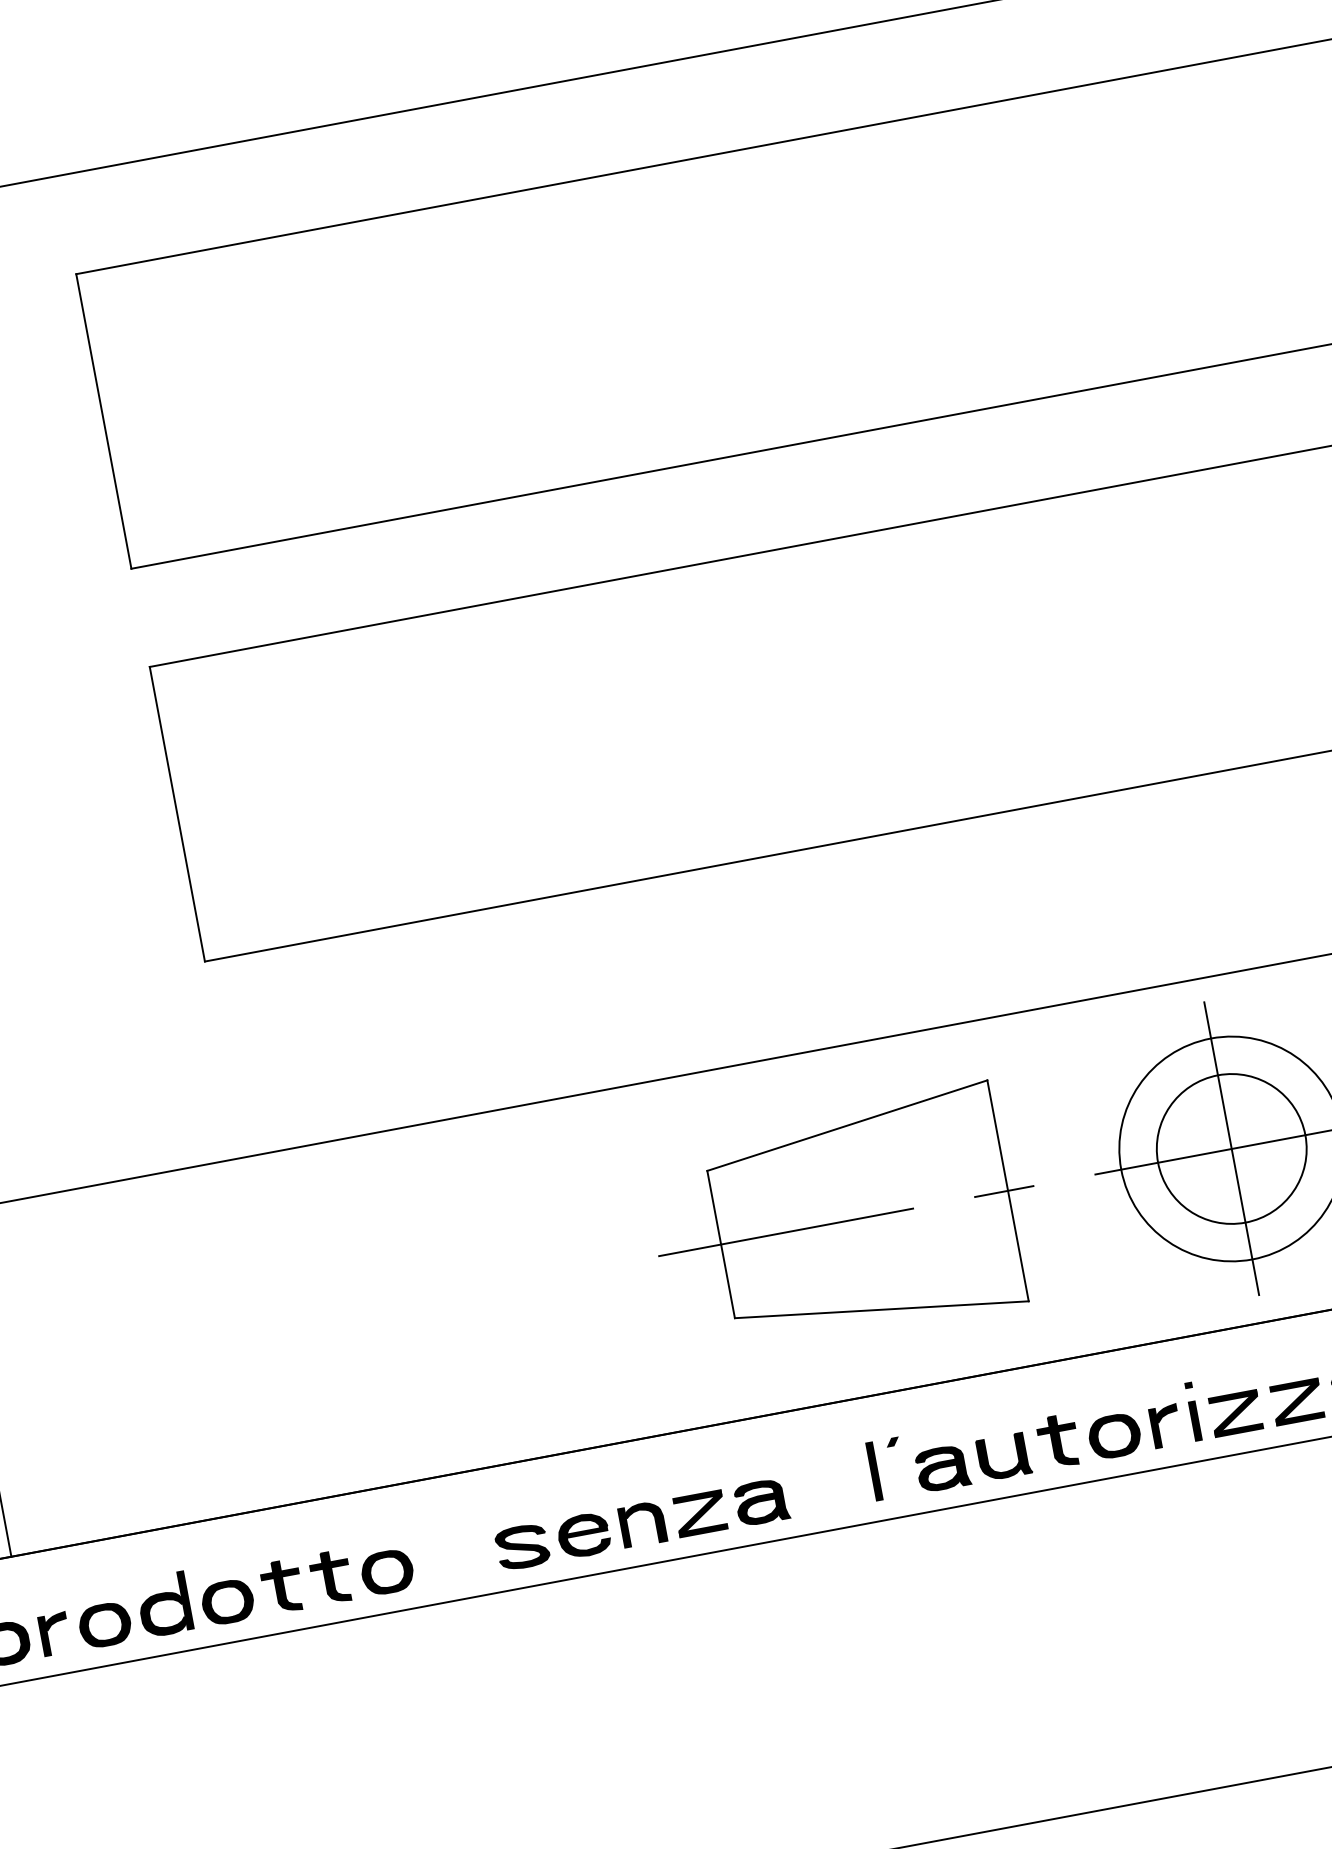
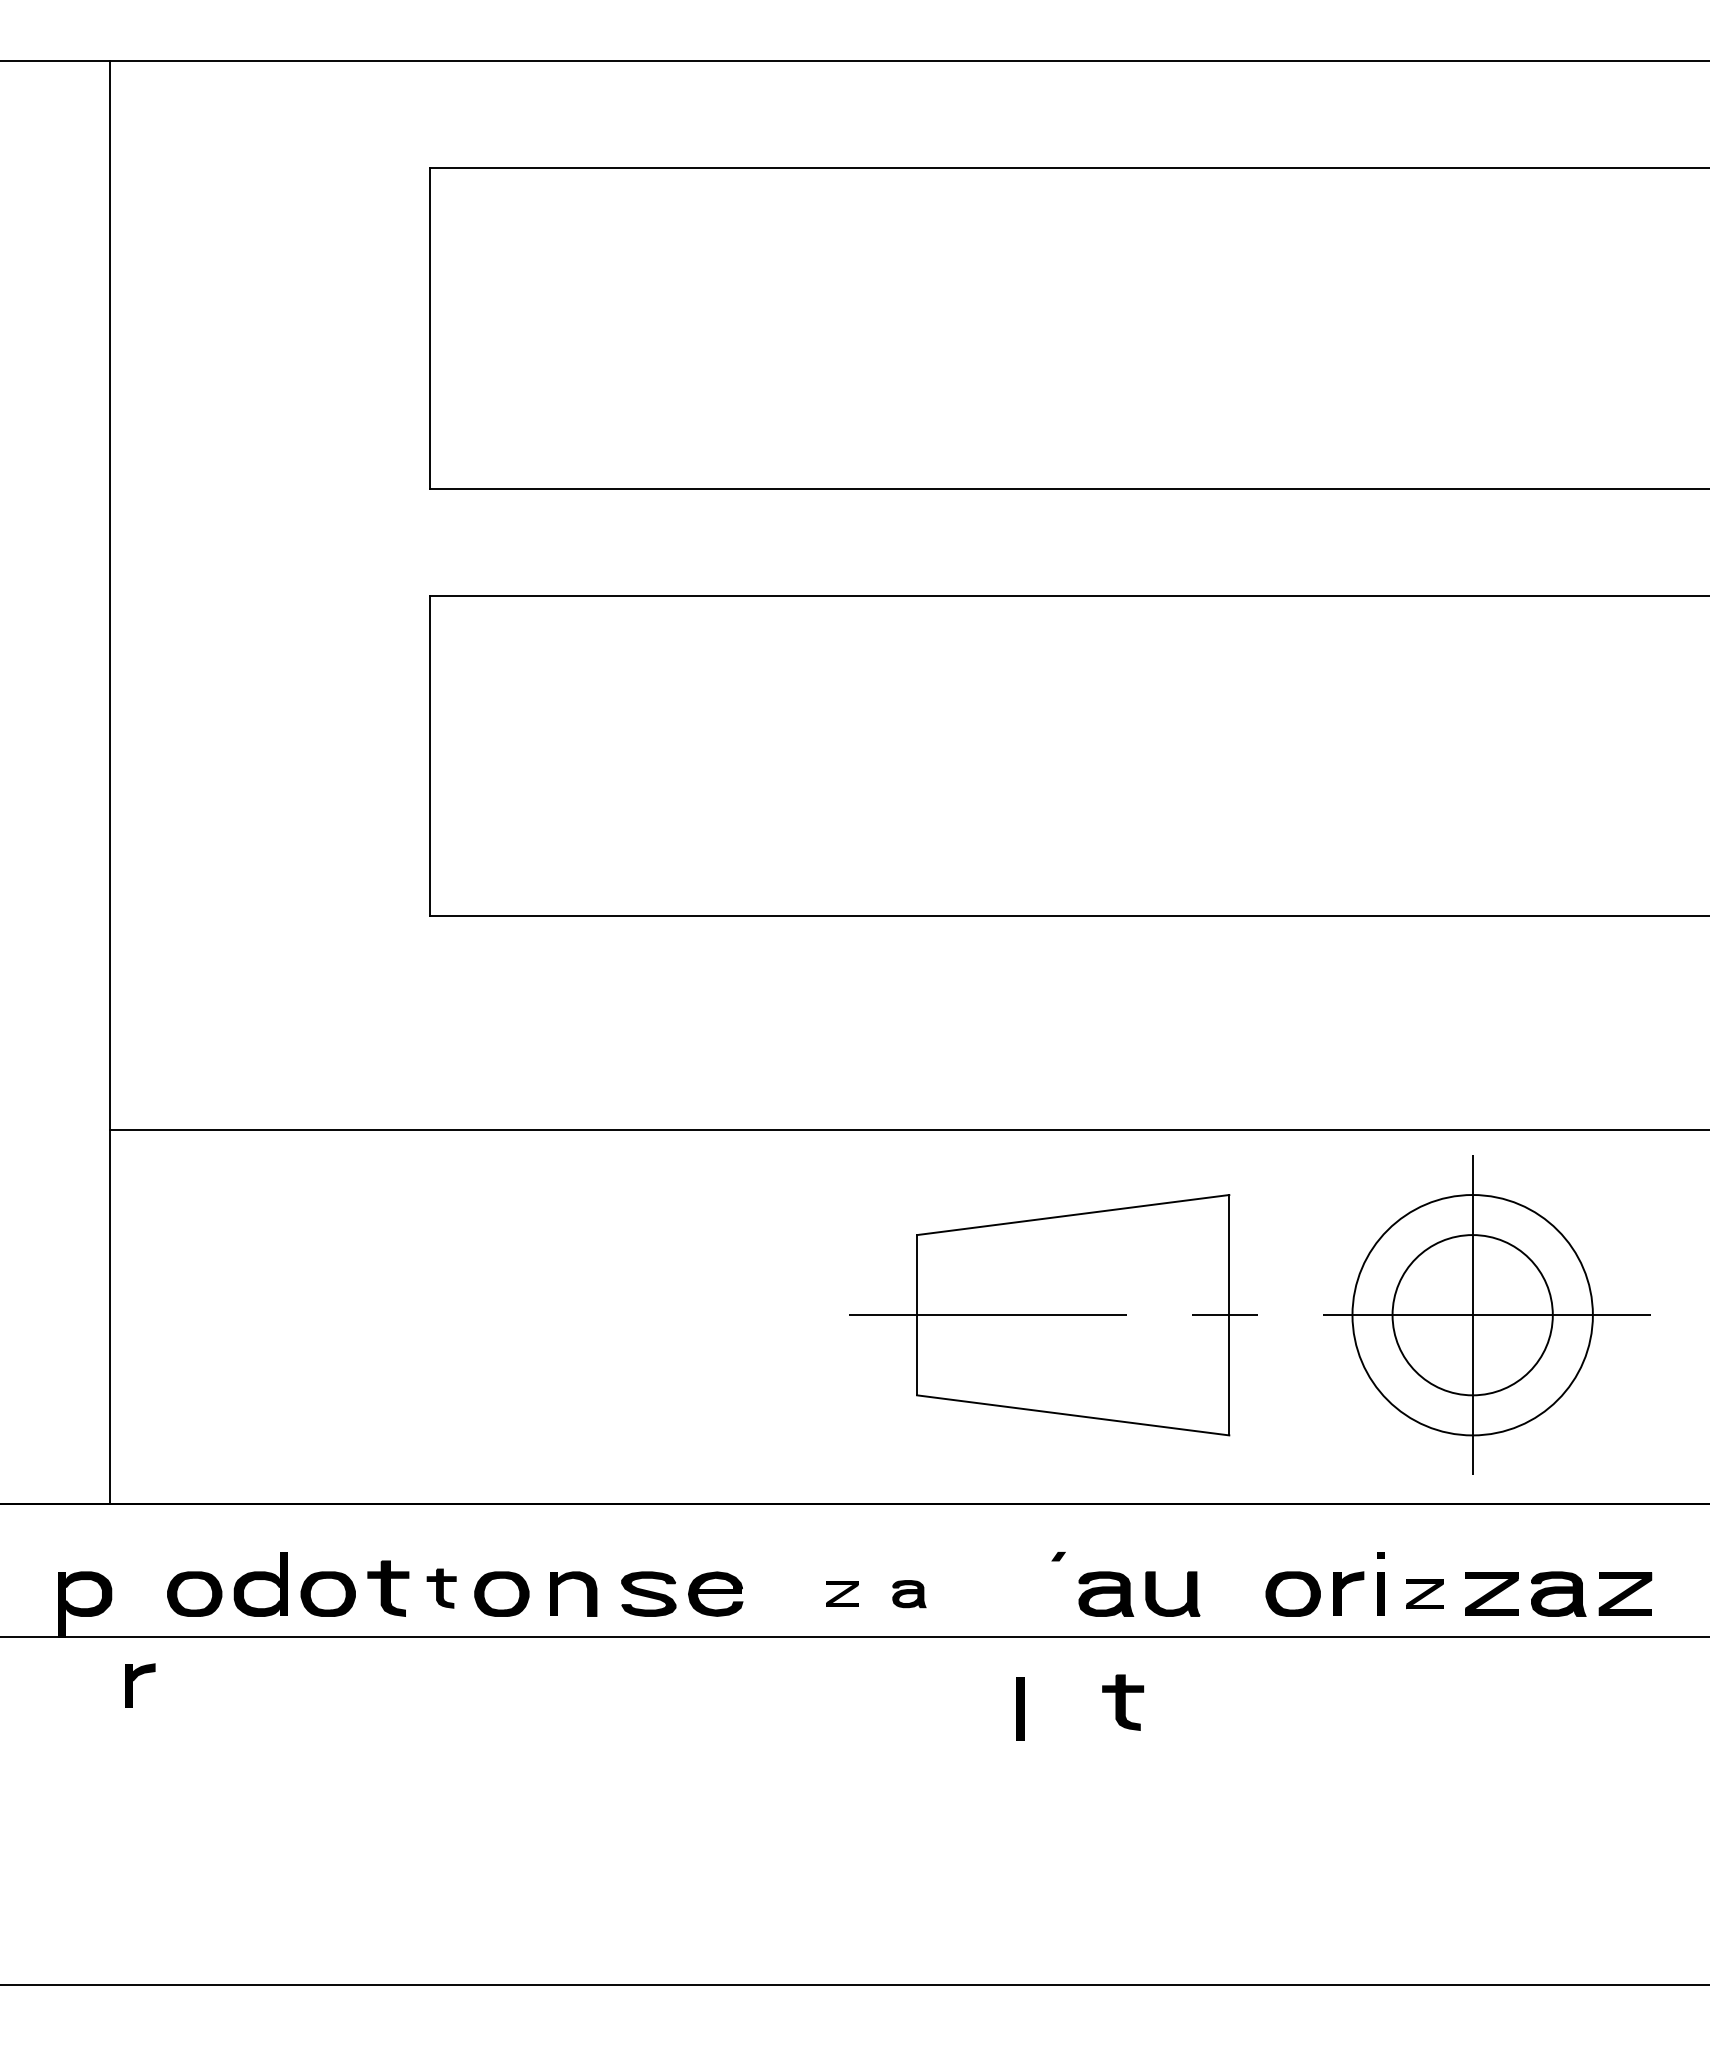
part: (1235, 1413) -> (1424, 1593), size x0.7
part: (1058, 1441) -> (1123, 1702), moved
part: (874, 1471) -> (1020, 1708), moved
part: (762, 1501) -> (909, 1593), size x0.6
part: (700, 1513) -> (842, 1593), size x0.6
part: (655, 1521) -> (587, 1593), moved
part: (331, 1577) -> (441, 1588), size x0.7
part: (49, 1629) -> (135, 1679), moved

